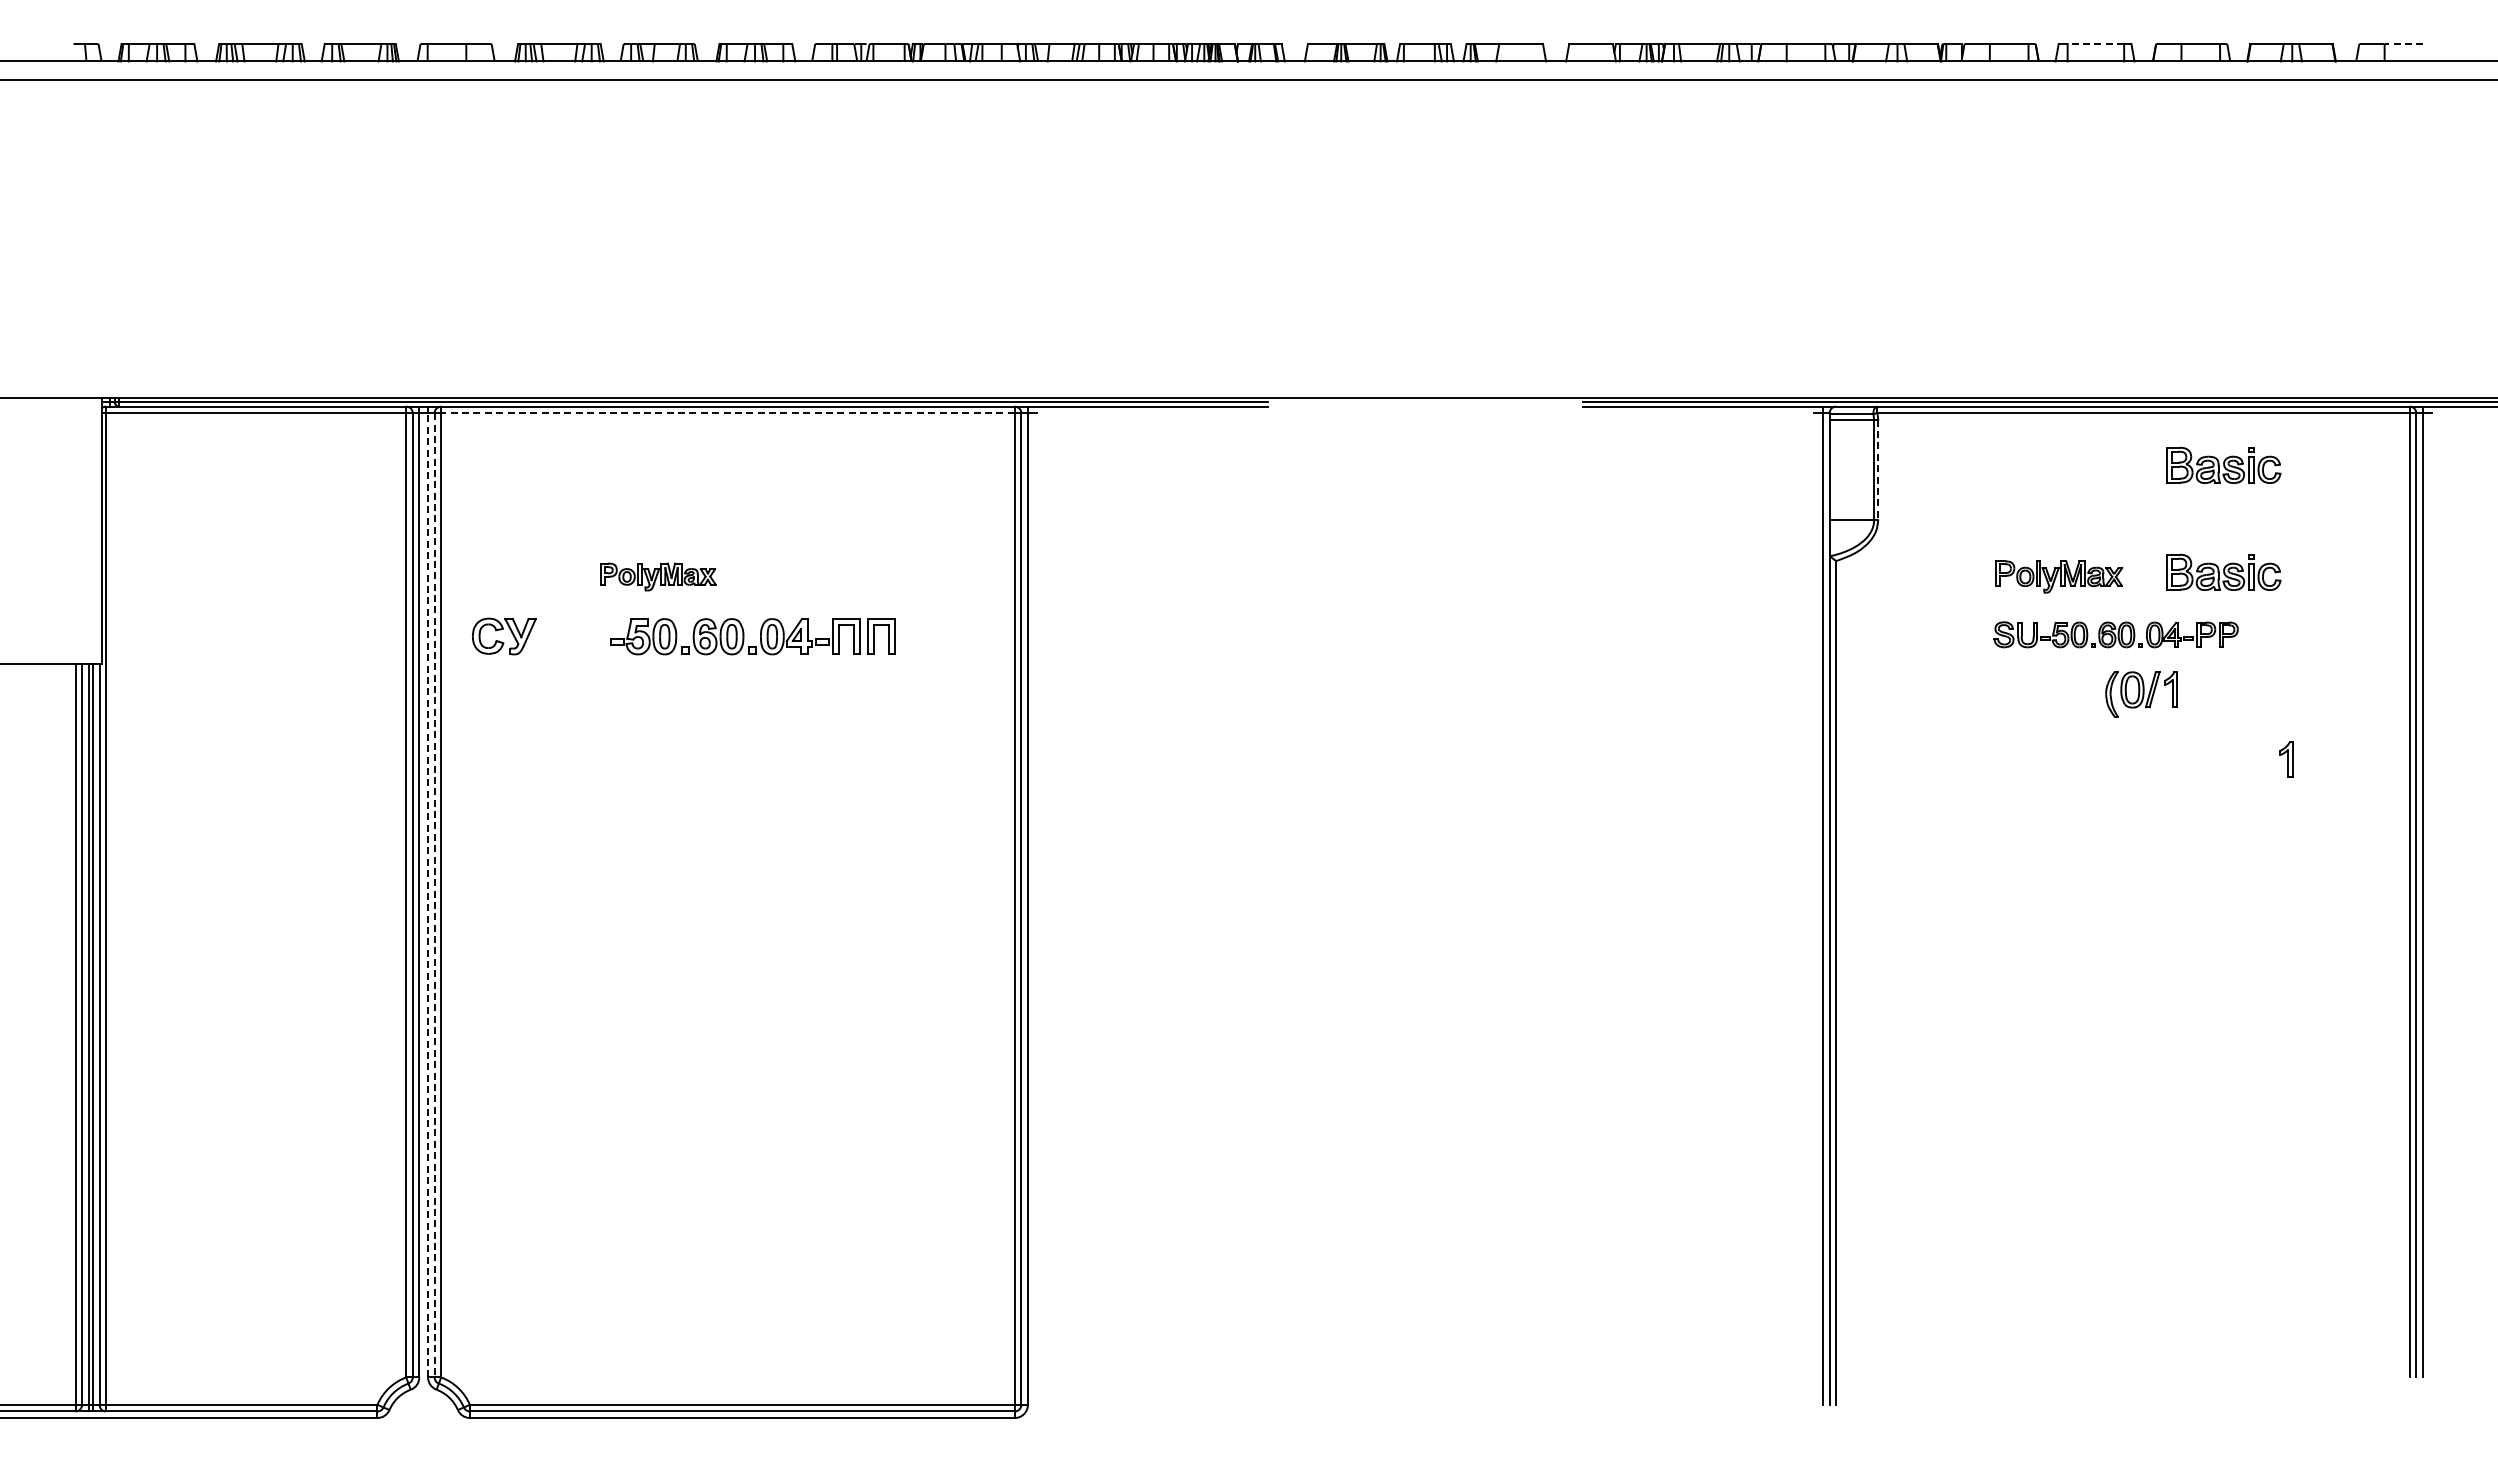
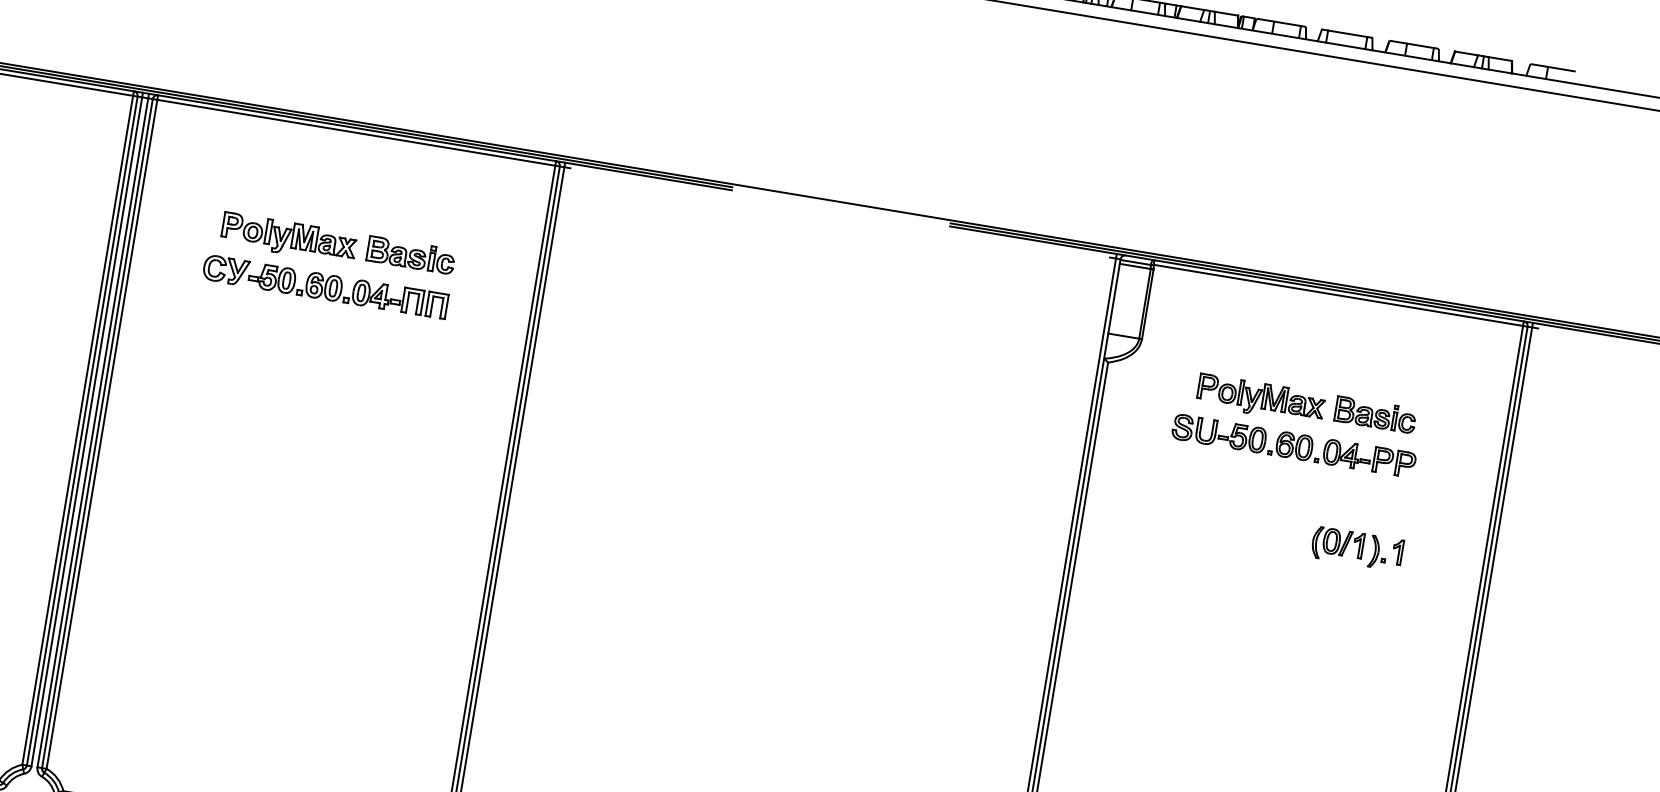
line: (2095, 44) -> (1347, 34), dashed -> solid
line: (2403, 44) -> (1561, 69), dashed -> solid
line: (727, 413) -> (355, 132), dashed -> solid
part: (2223, 464) -> (1387, 340), removed
line: (1878, 470) -> (1147, 304), dashed -> solid
part: (832, 571) -> (410, 254), added
part: (658, 576) -> (289, 238), size x1.67
part: (2059, 576) -> (1261, 399), size x1.43
part: (2115, 634) -> (1293, 445), size x1.43
part: (504, 636) -> (226, 270), moved
part: (2141, 694) -> (1337, 545), moved
part: (2258, 764) -> (1377, 552), added
line: (428, 894) -> (93, 432), dashed -> solid
line: (434, 895) -> (97, 433), dashed -> solid

